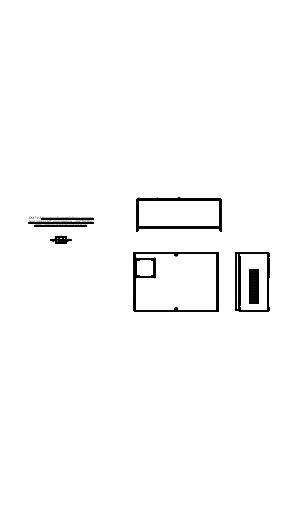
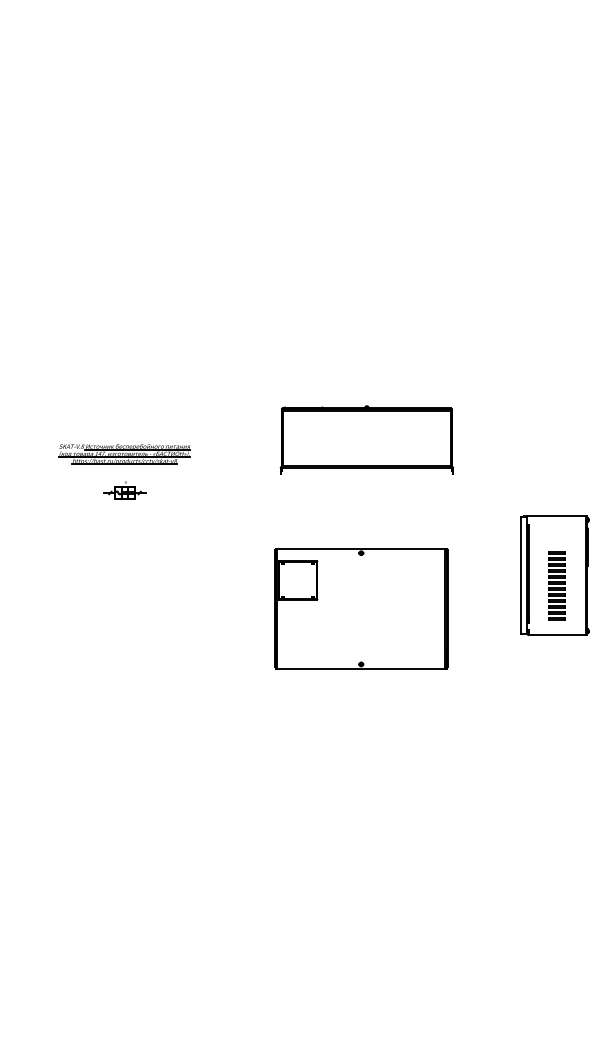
part: (175, 281) -> (359, 608), moved
part: (252, 281) -> (554, 575), moved

